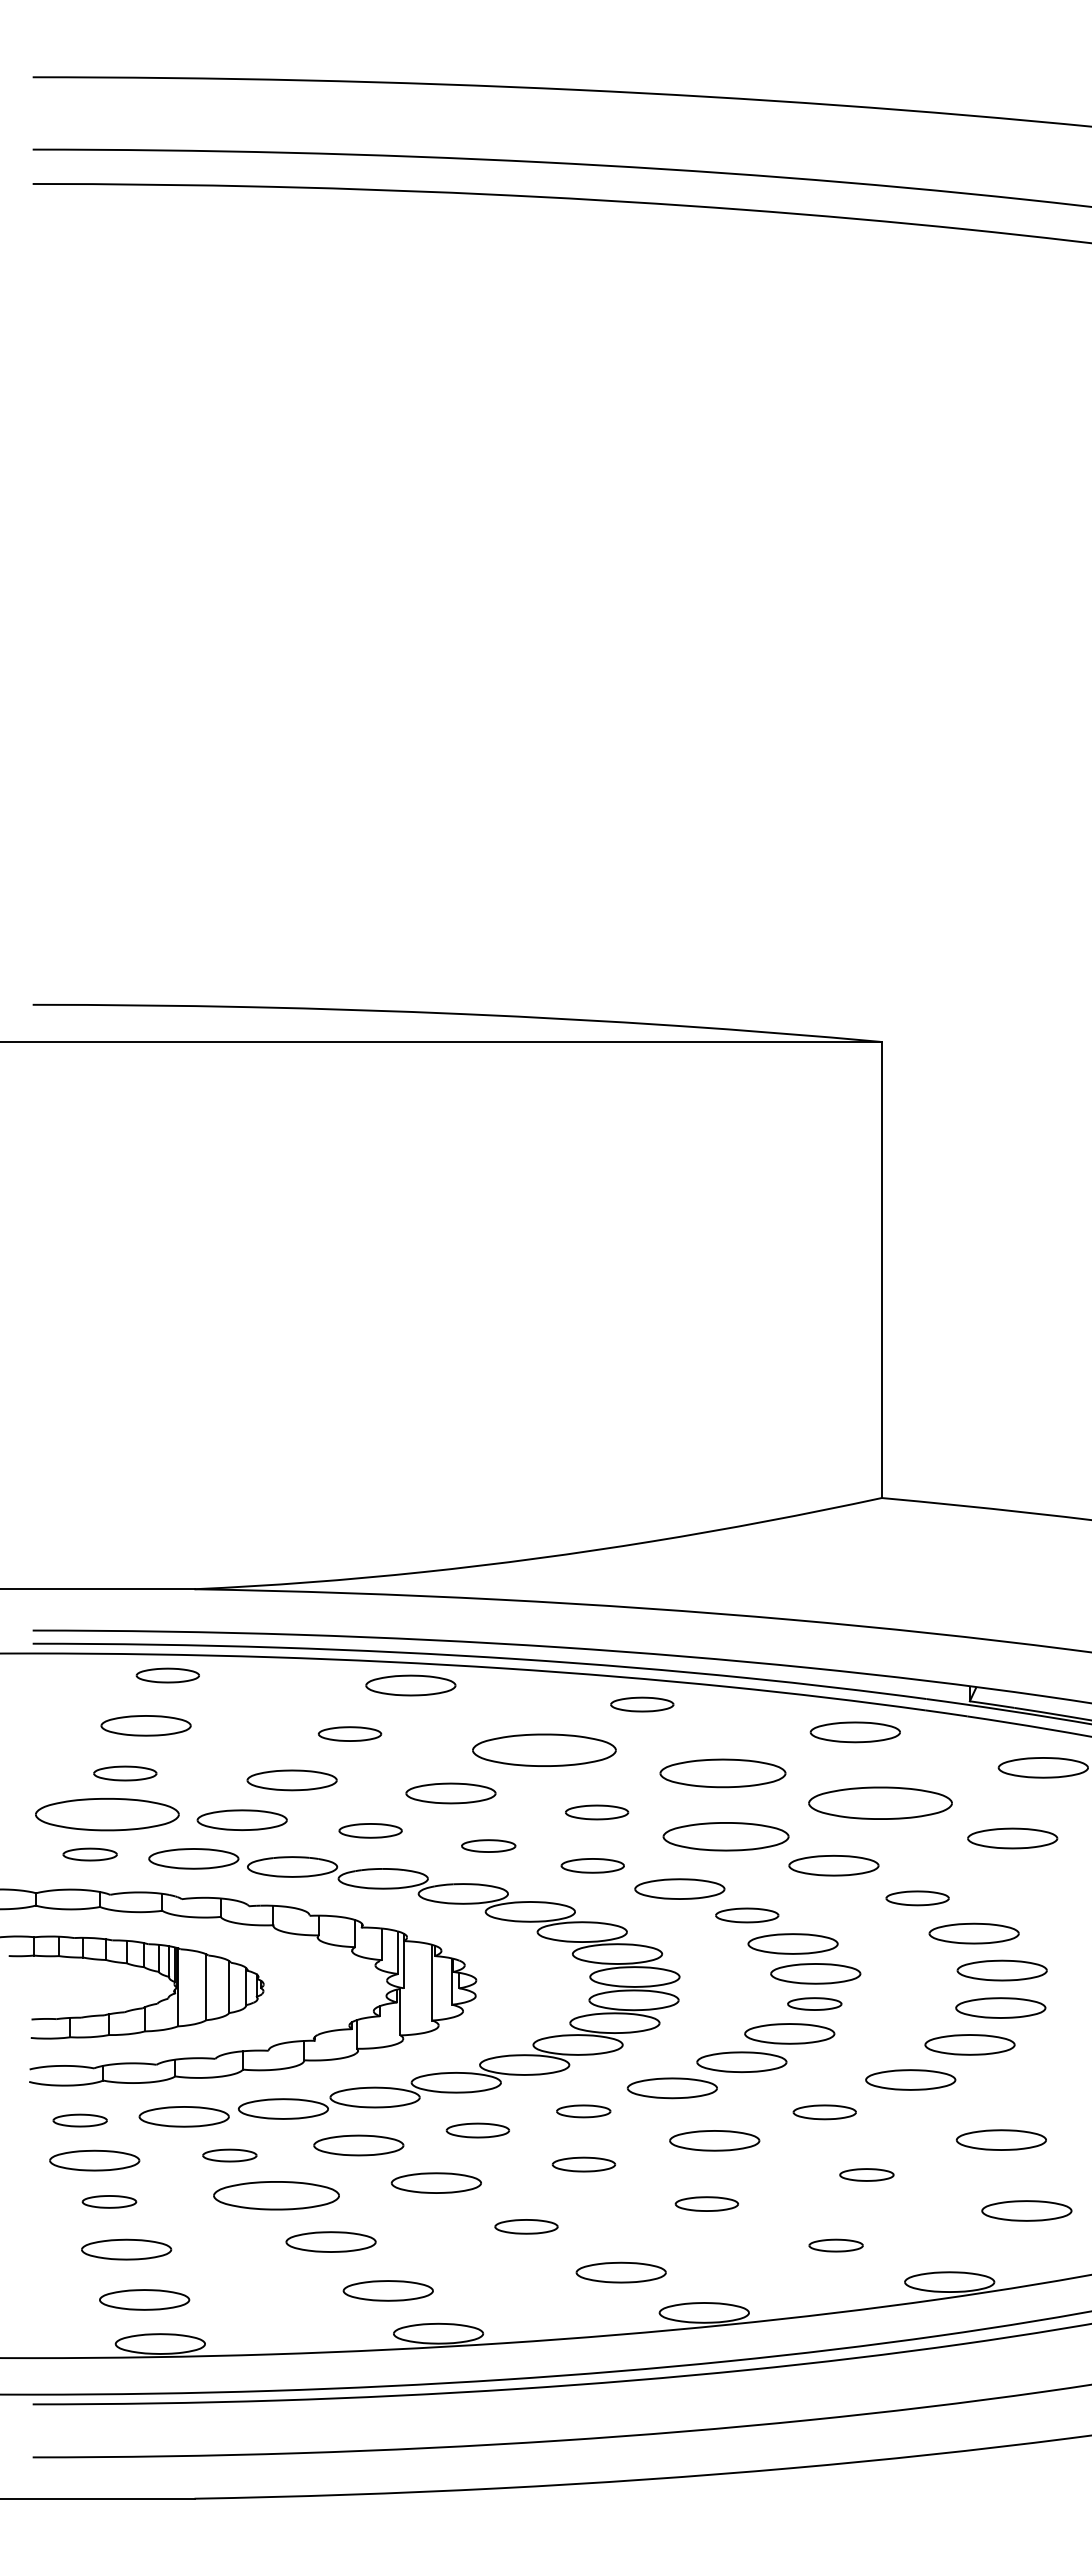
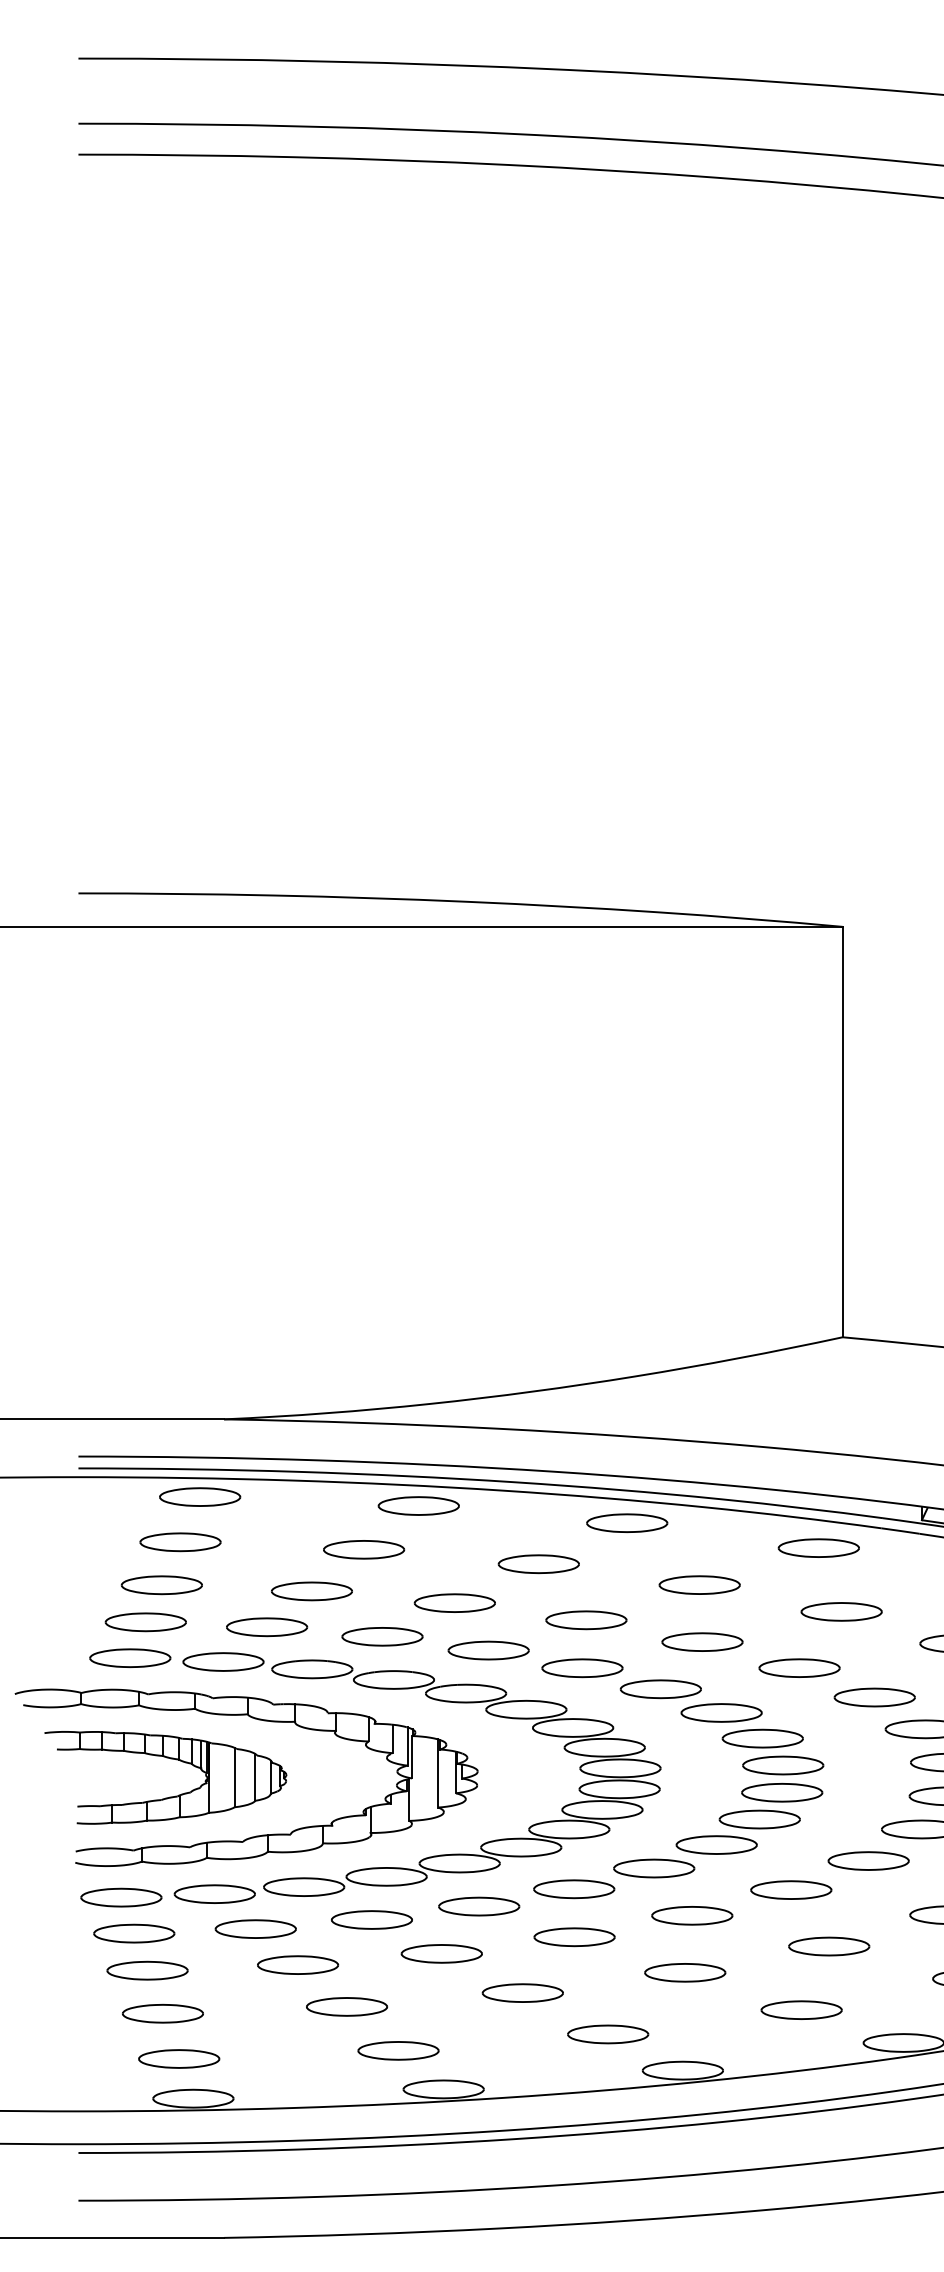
part: (167, 1675) -> (199, 1496), size x1.43
part: (641, 1704) -> (626, 1523), size x1.43
part: (349, 1733) -> (363, 1549), size x1.43
part: (543, 1749) -> (538, 1563), size x0.62
part: (124, 1773) -> (161, 1585), size x1.43
part: (722, 1773) -> (699, 1585), size x0.71
part: (880, 1802) -> (841, 1611), size x0.62
part: (596, 1812) -> (585, 1620), size x1.43
part: (107, 1814) -> (145, 1622), size x0.62
part: (370, 1830) -> (382, 1636), size x1.43
part: (725, 1836) -> (701, 1641), size x0.71
part: (488, 1845) -> (488, 1649), size x1.67
part: (89, 1854) -> (129, 1658), size x1.67
part: (592, 1865) -> (582, 1667), size x1.43
part: (917, 1898) -> (874, 1697), size x1.43
part: (746, 1915) -> (720, 1712), size x1.43
part: (814, 2003) -> (782, 1792), size x1.67
part: (583, 2111) -> (574, 1889), size x1.67
part: (824, 2112) -> (791, 1890), size x1.43
part: (79, 2120) -> (120, 1897), size x1.67
part: (477, 2130) -> (478, 1906), size x1.43
part: (229, 2155) -> (255, 1928), size x1.67
part: (583, 2164) -> (574, 1937), size x1.43
part: (866, 2174) -> (828, 1946), size x1.67
part: (276, 2195) -> (297, 1964), size x0.71
part: (109, 2201) -> (147, 1970), size x1.67
part: (706, 2203) -> (684, 1972), size x1.43
part: (526, 2226) -> (522, 1992), size x1.43
part: (835, 2245) -> (800, 2009), size x1.67

